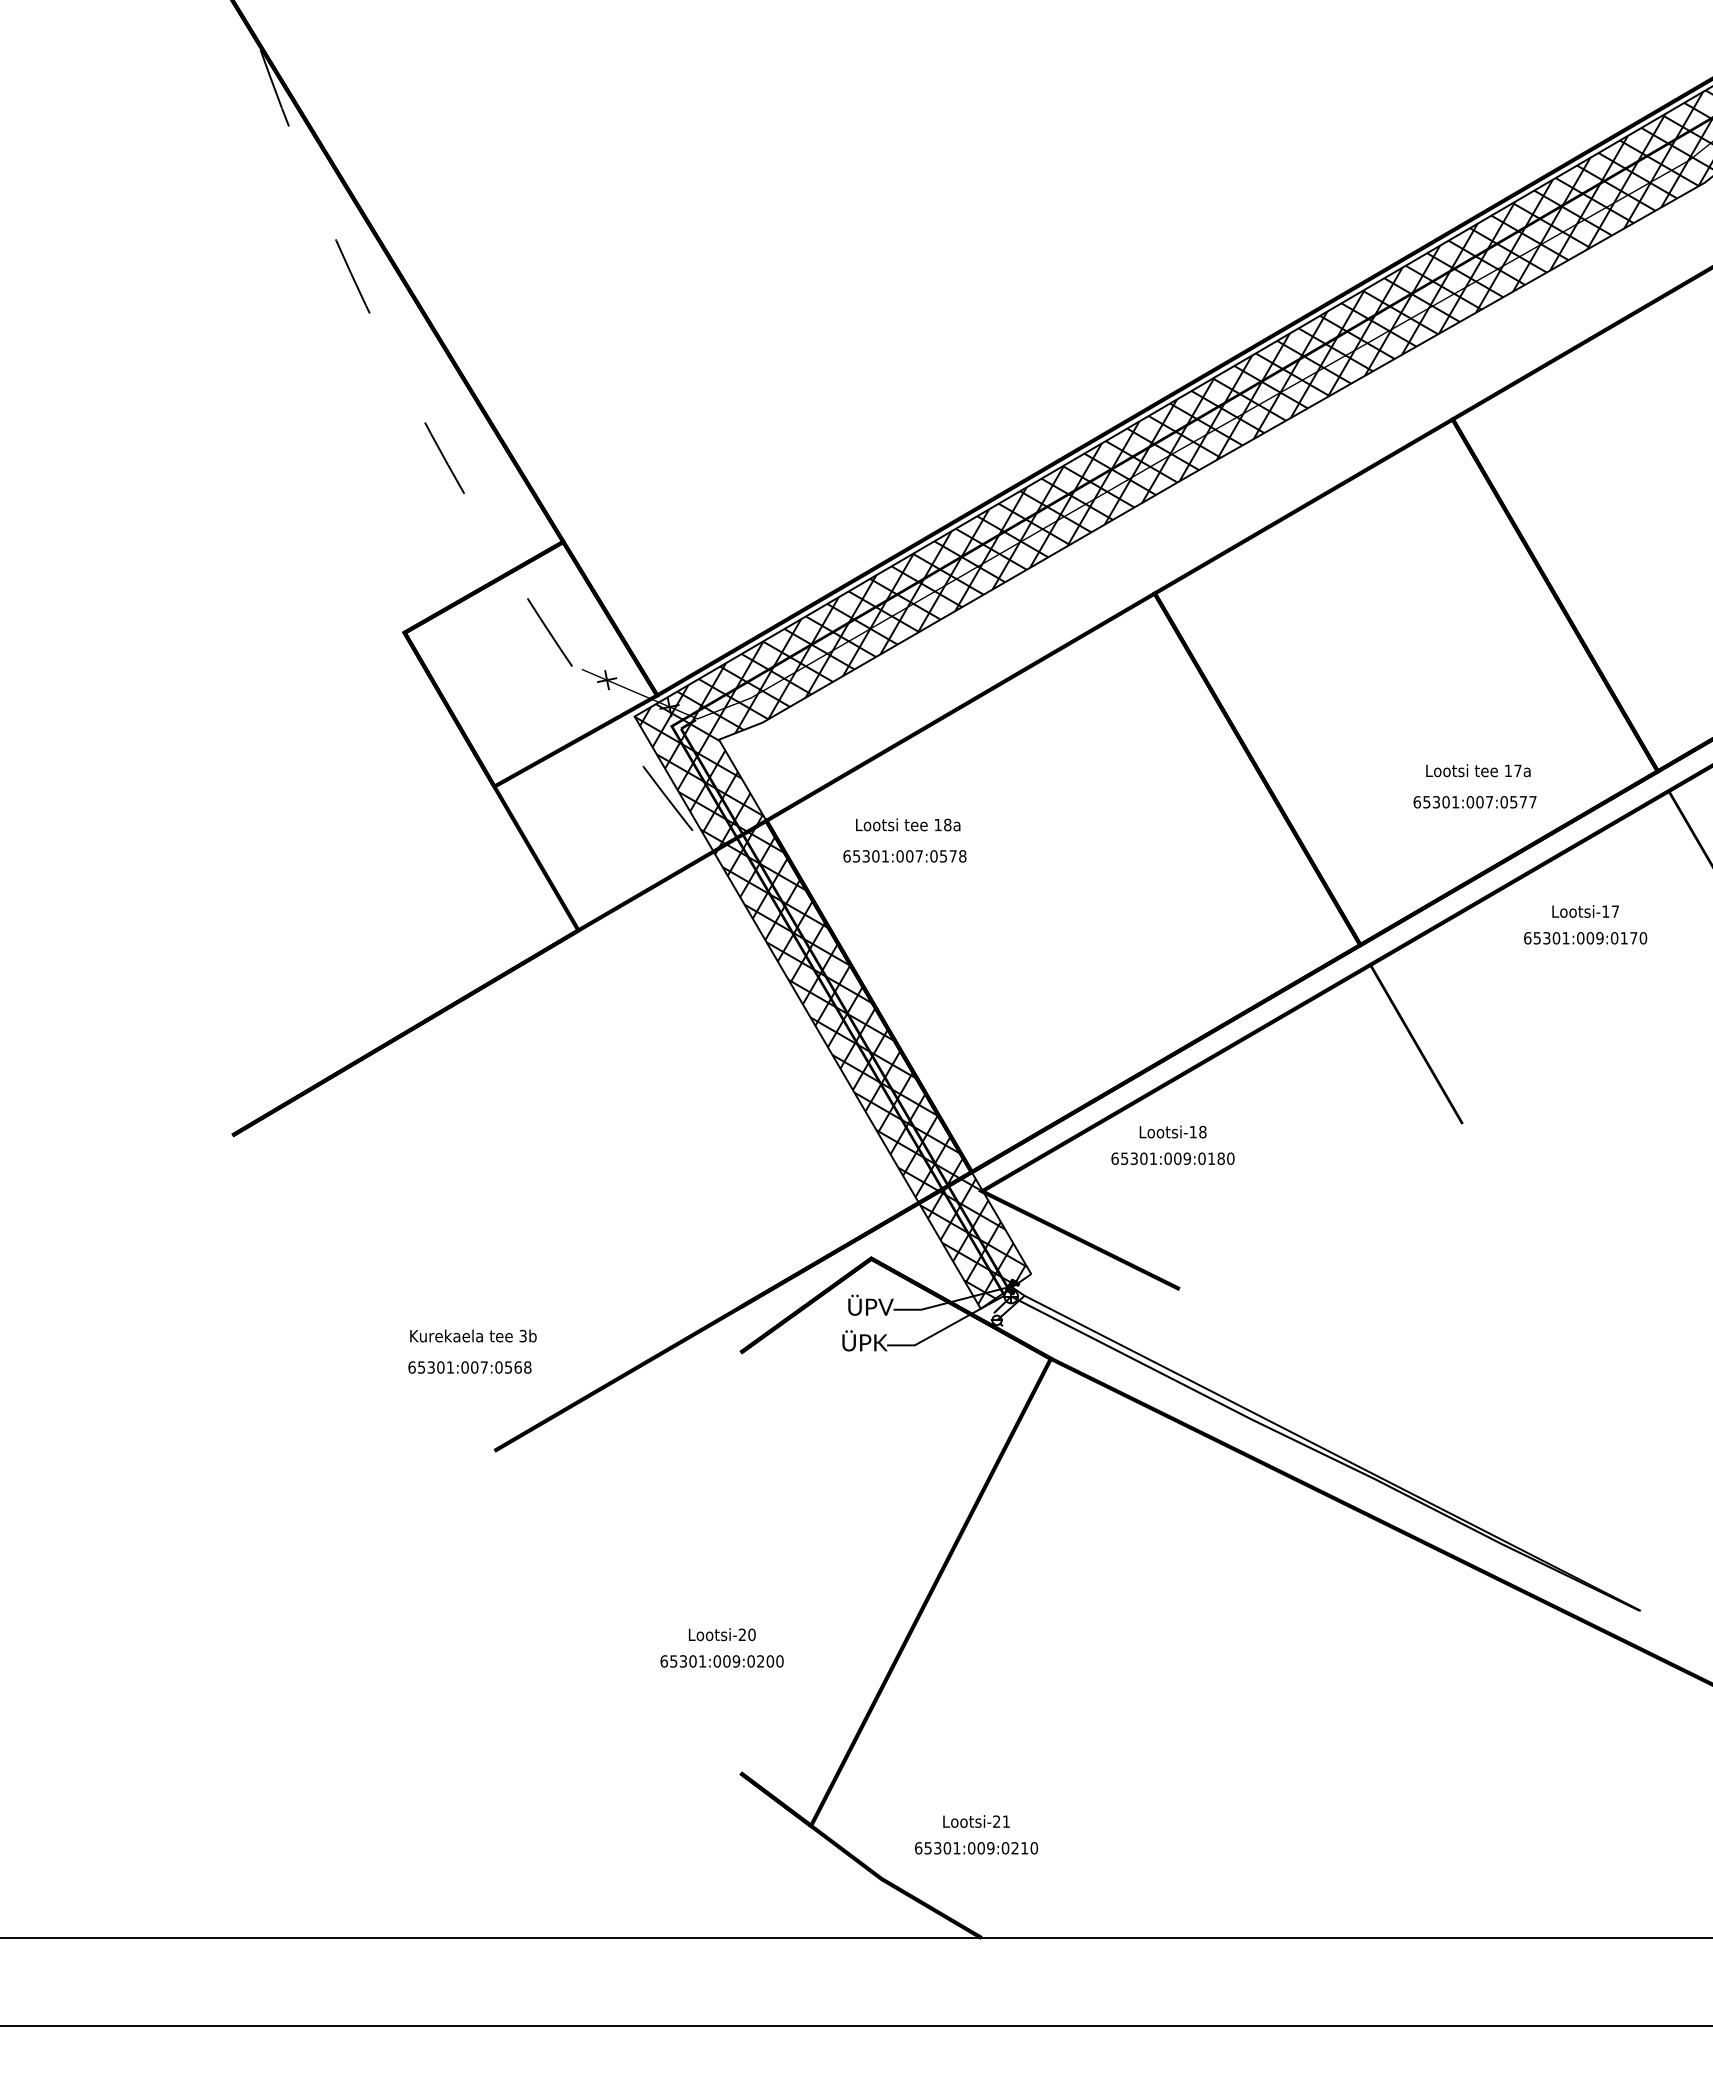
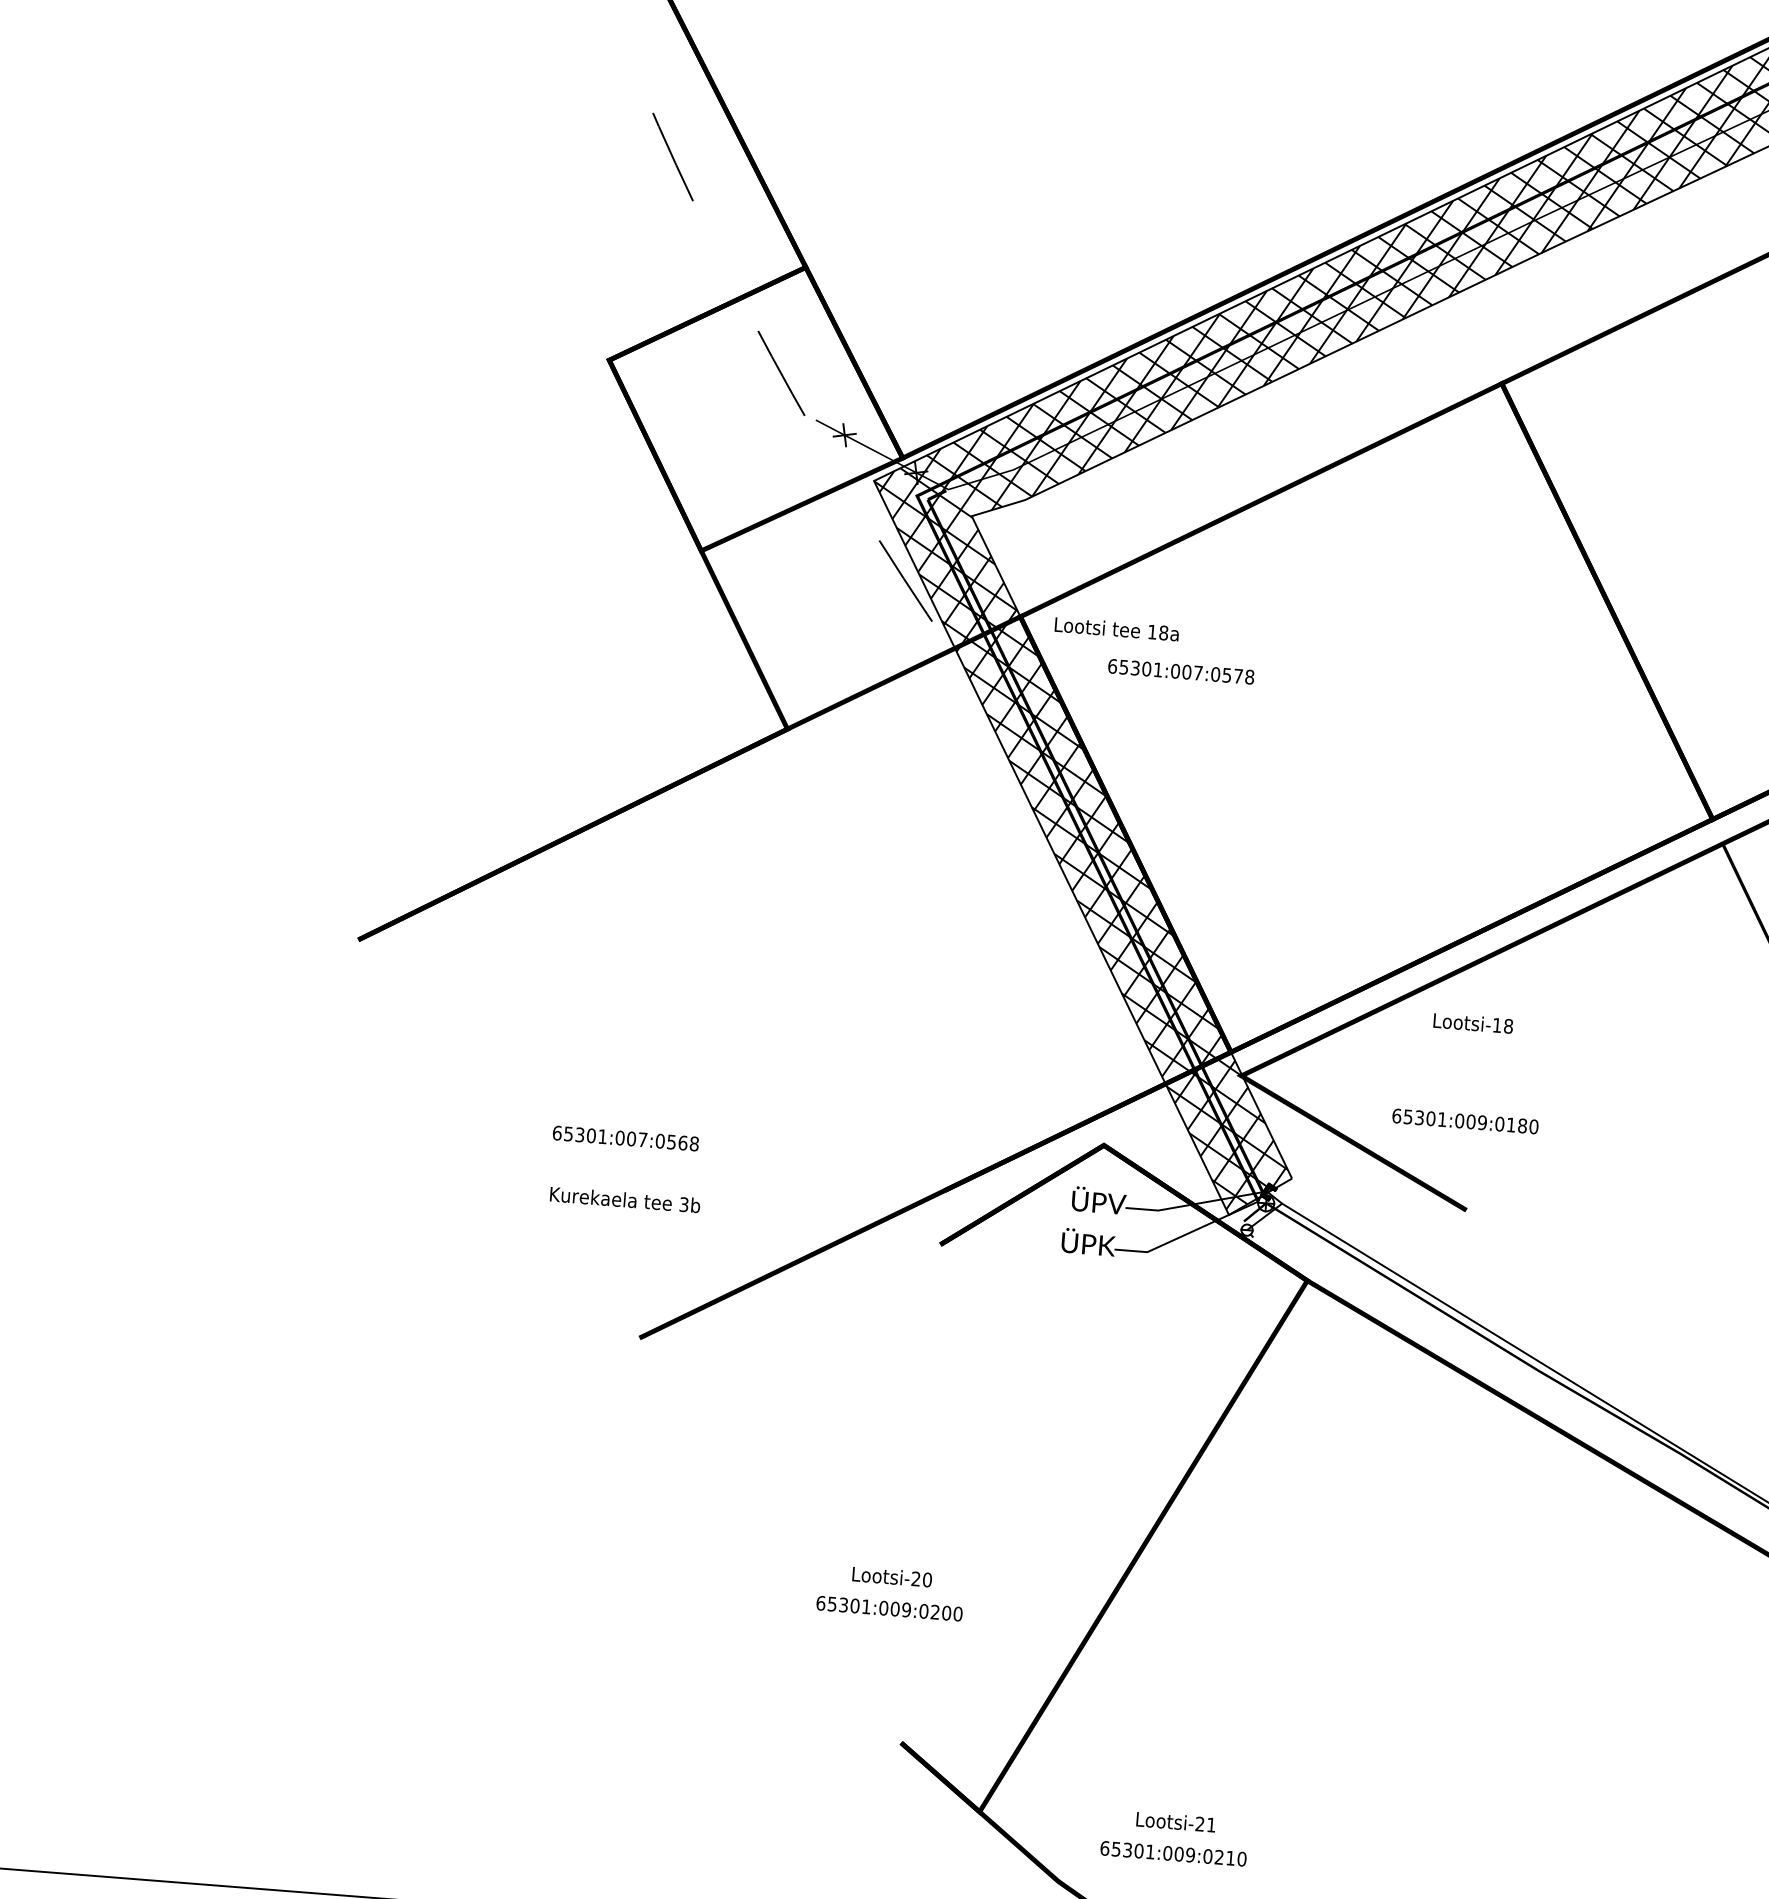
text: (908, 824) -> (1117, 628), moved
text: (1172, 1158) -> (1464, 1121), moved
text: (469, 1367) -> (625, 1138), moved

